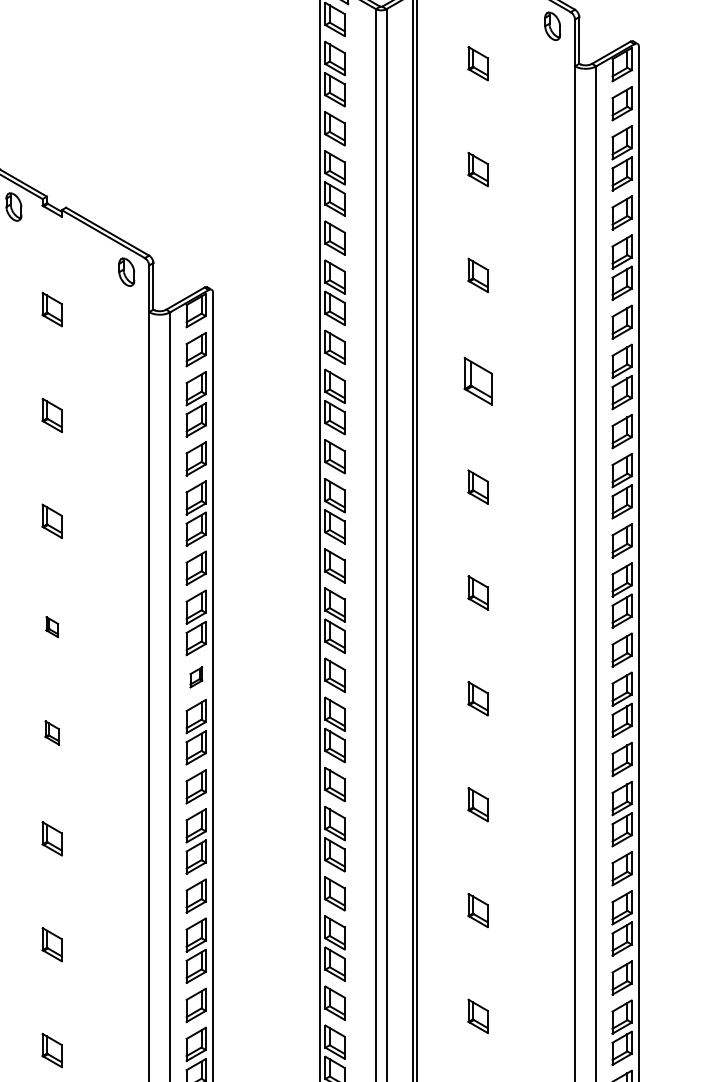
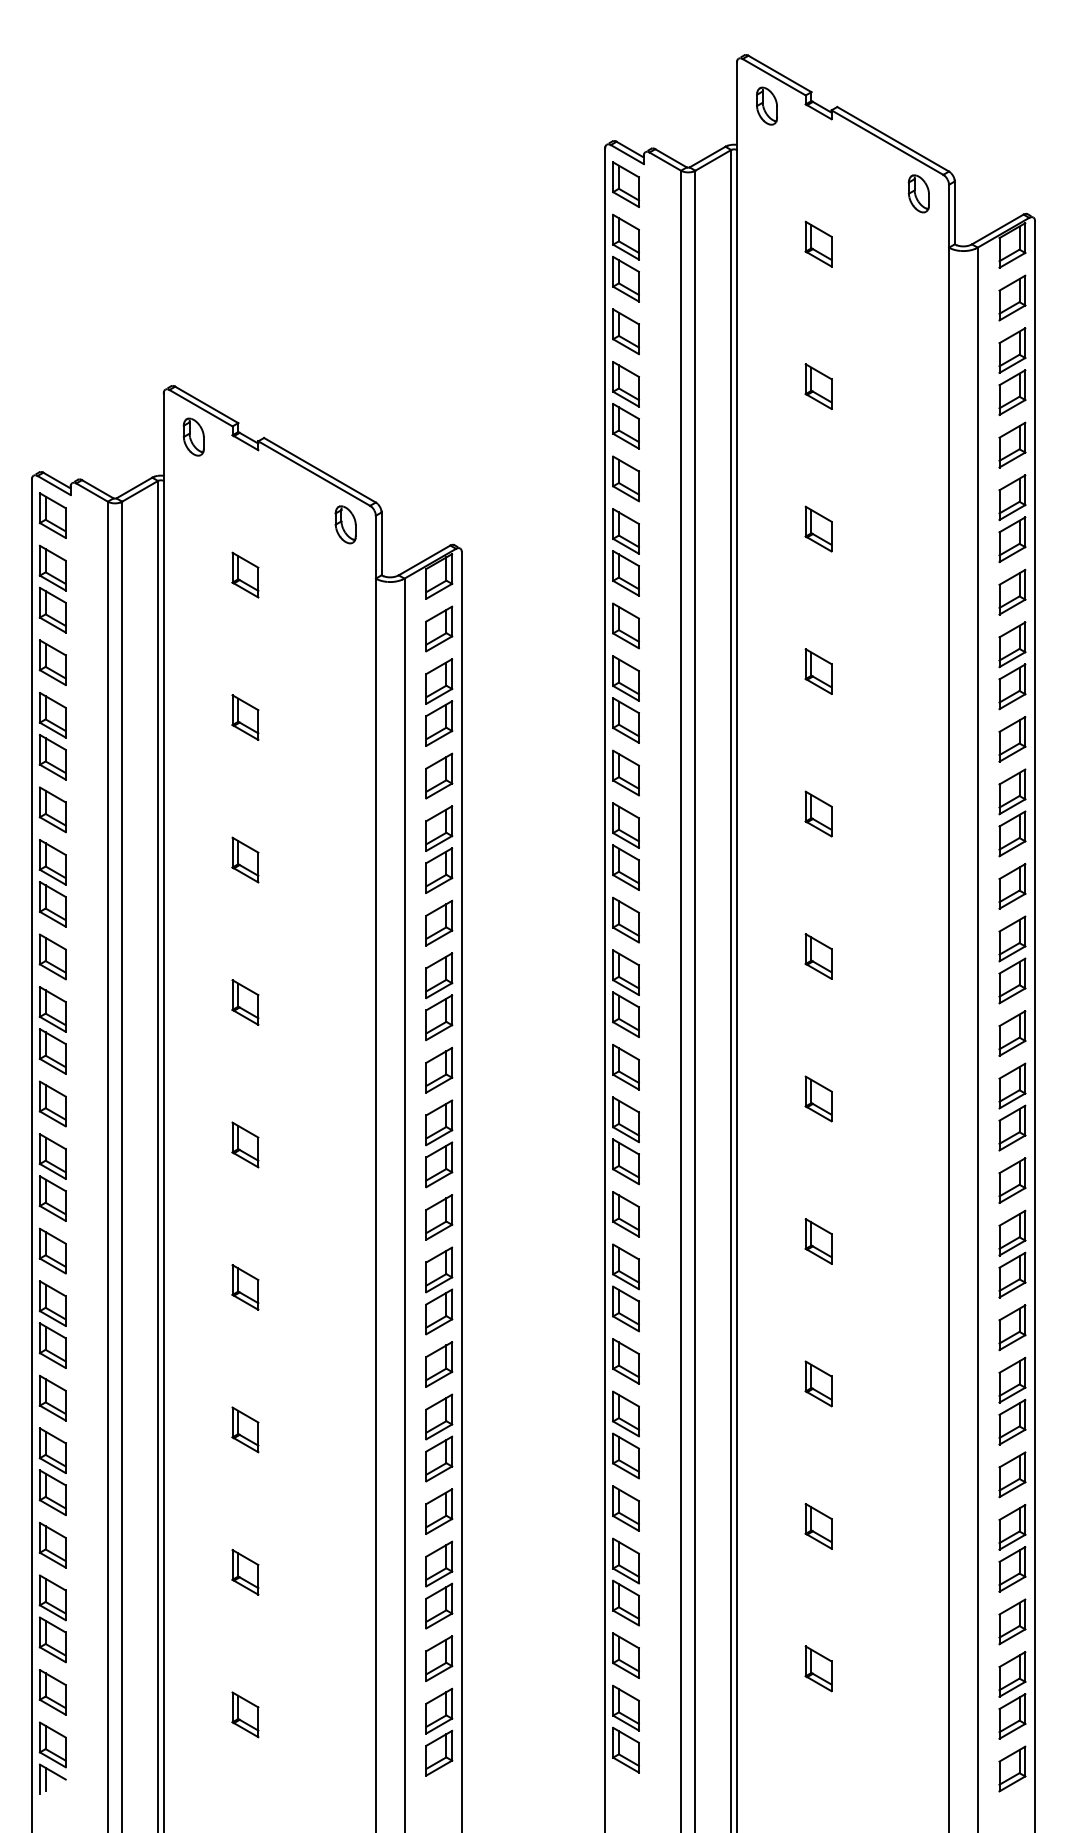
part: (478, 381) -> (818, 671), size x0.71
part: (52, 627) -> (245, 1002), size x1.67
part: (196, 676) -> (439, 1069), size x1.67
part: (52, 732) -> (245, 1144), size x1.43

